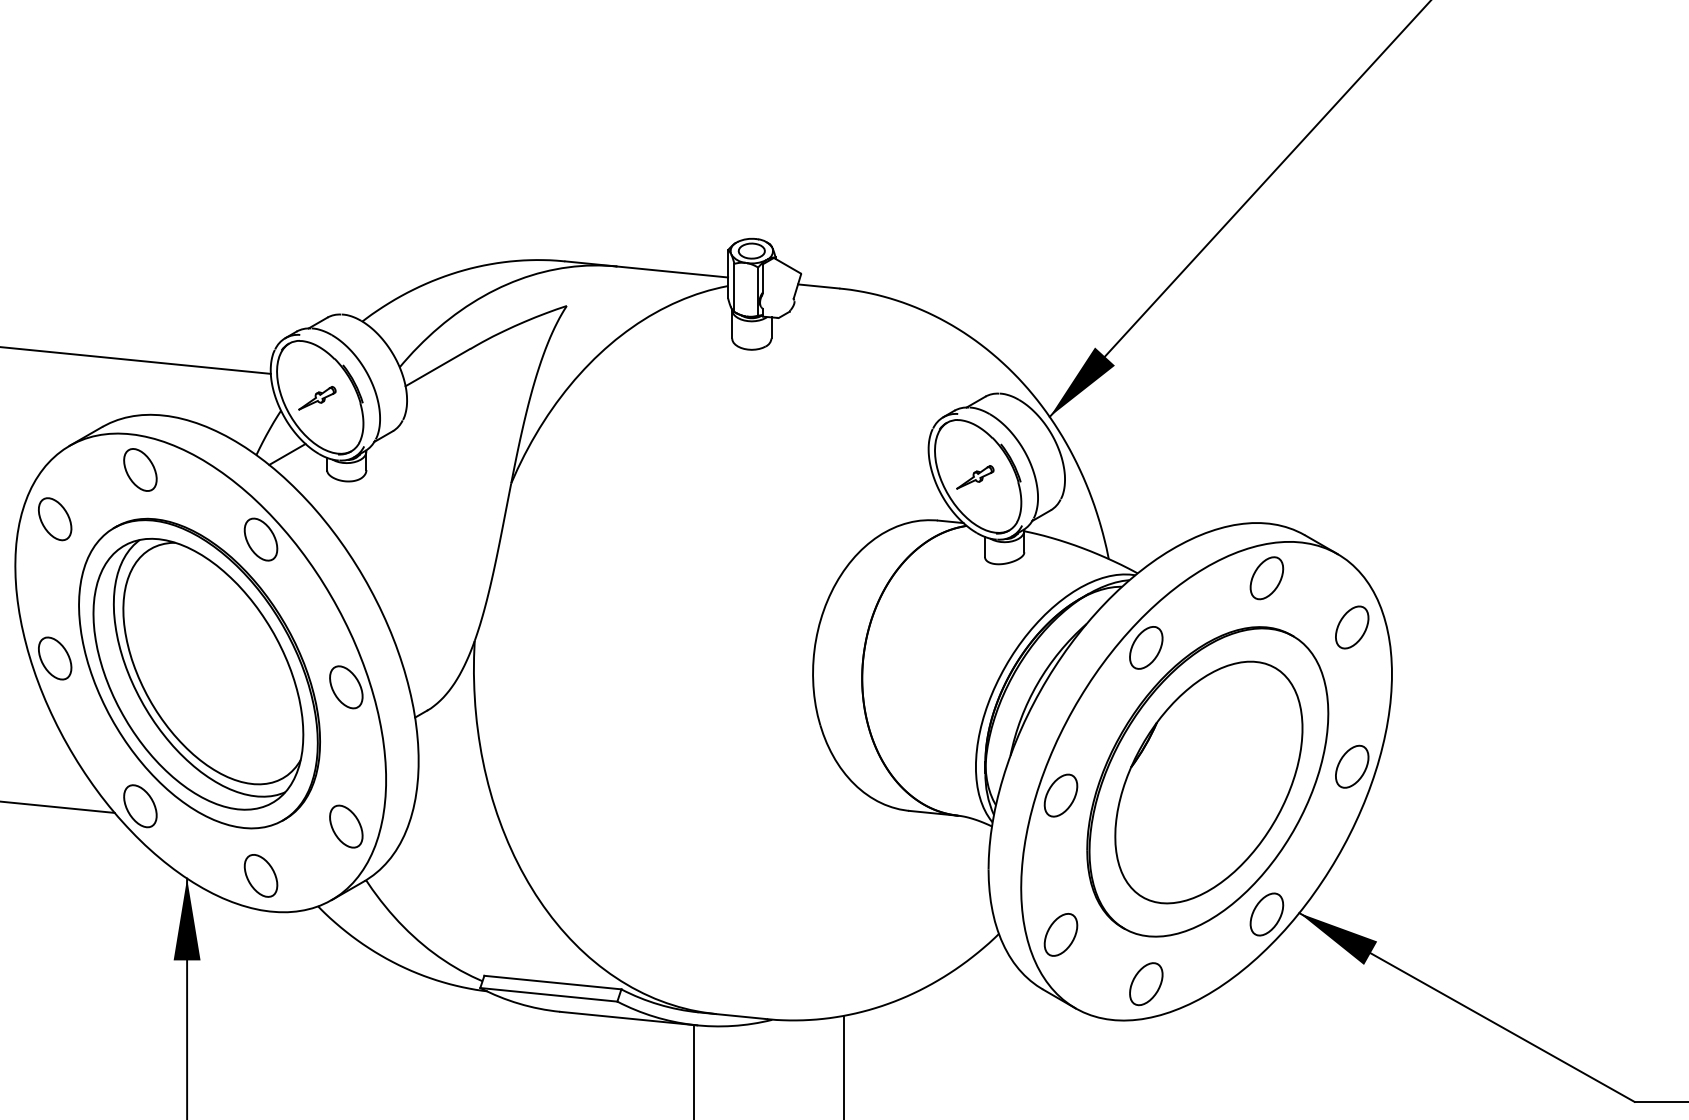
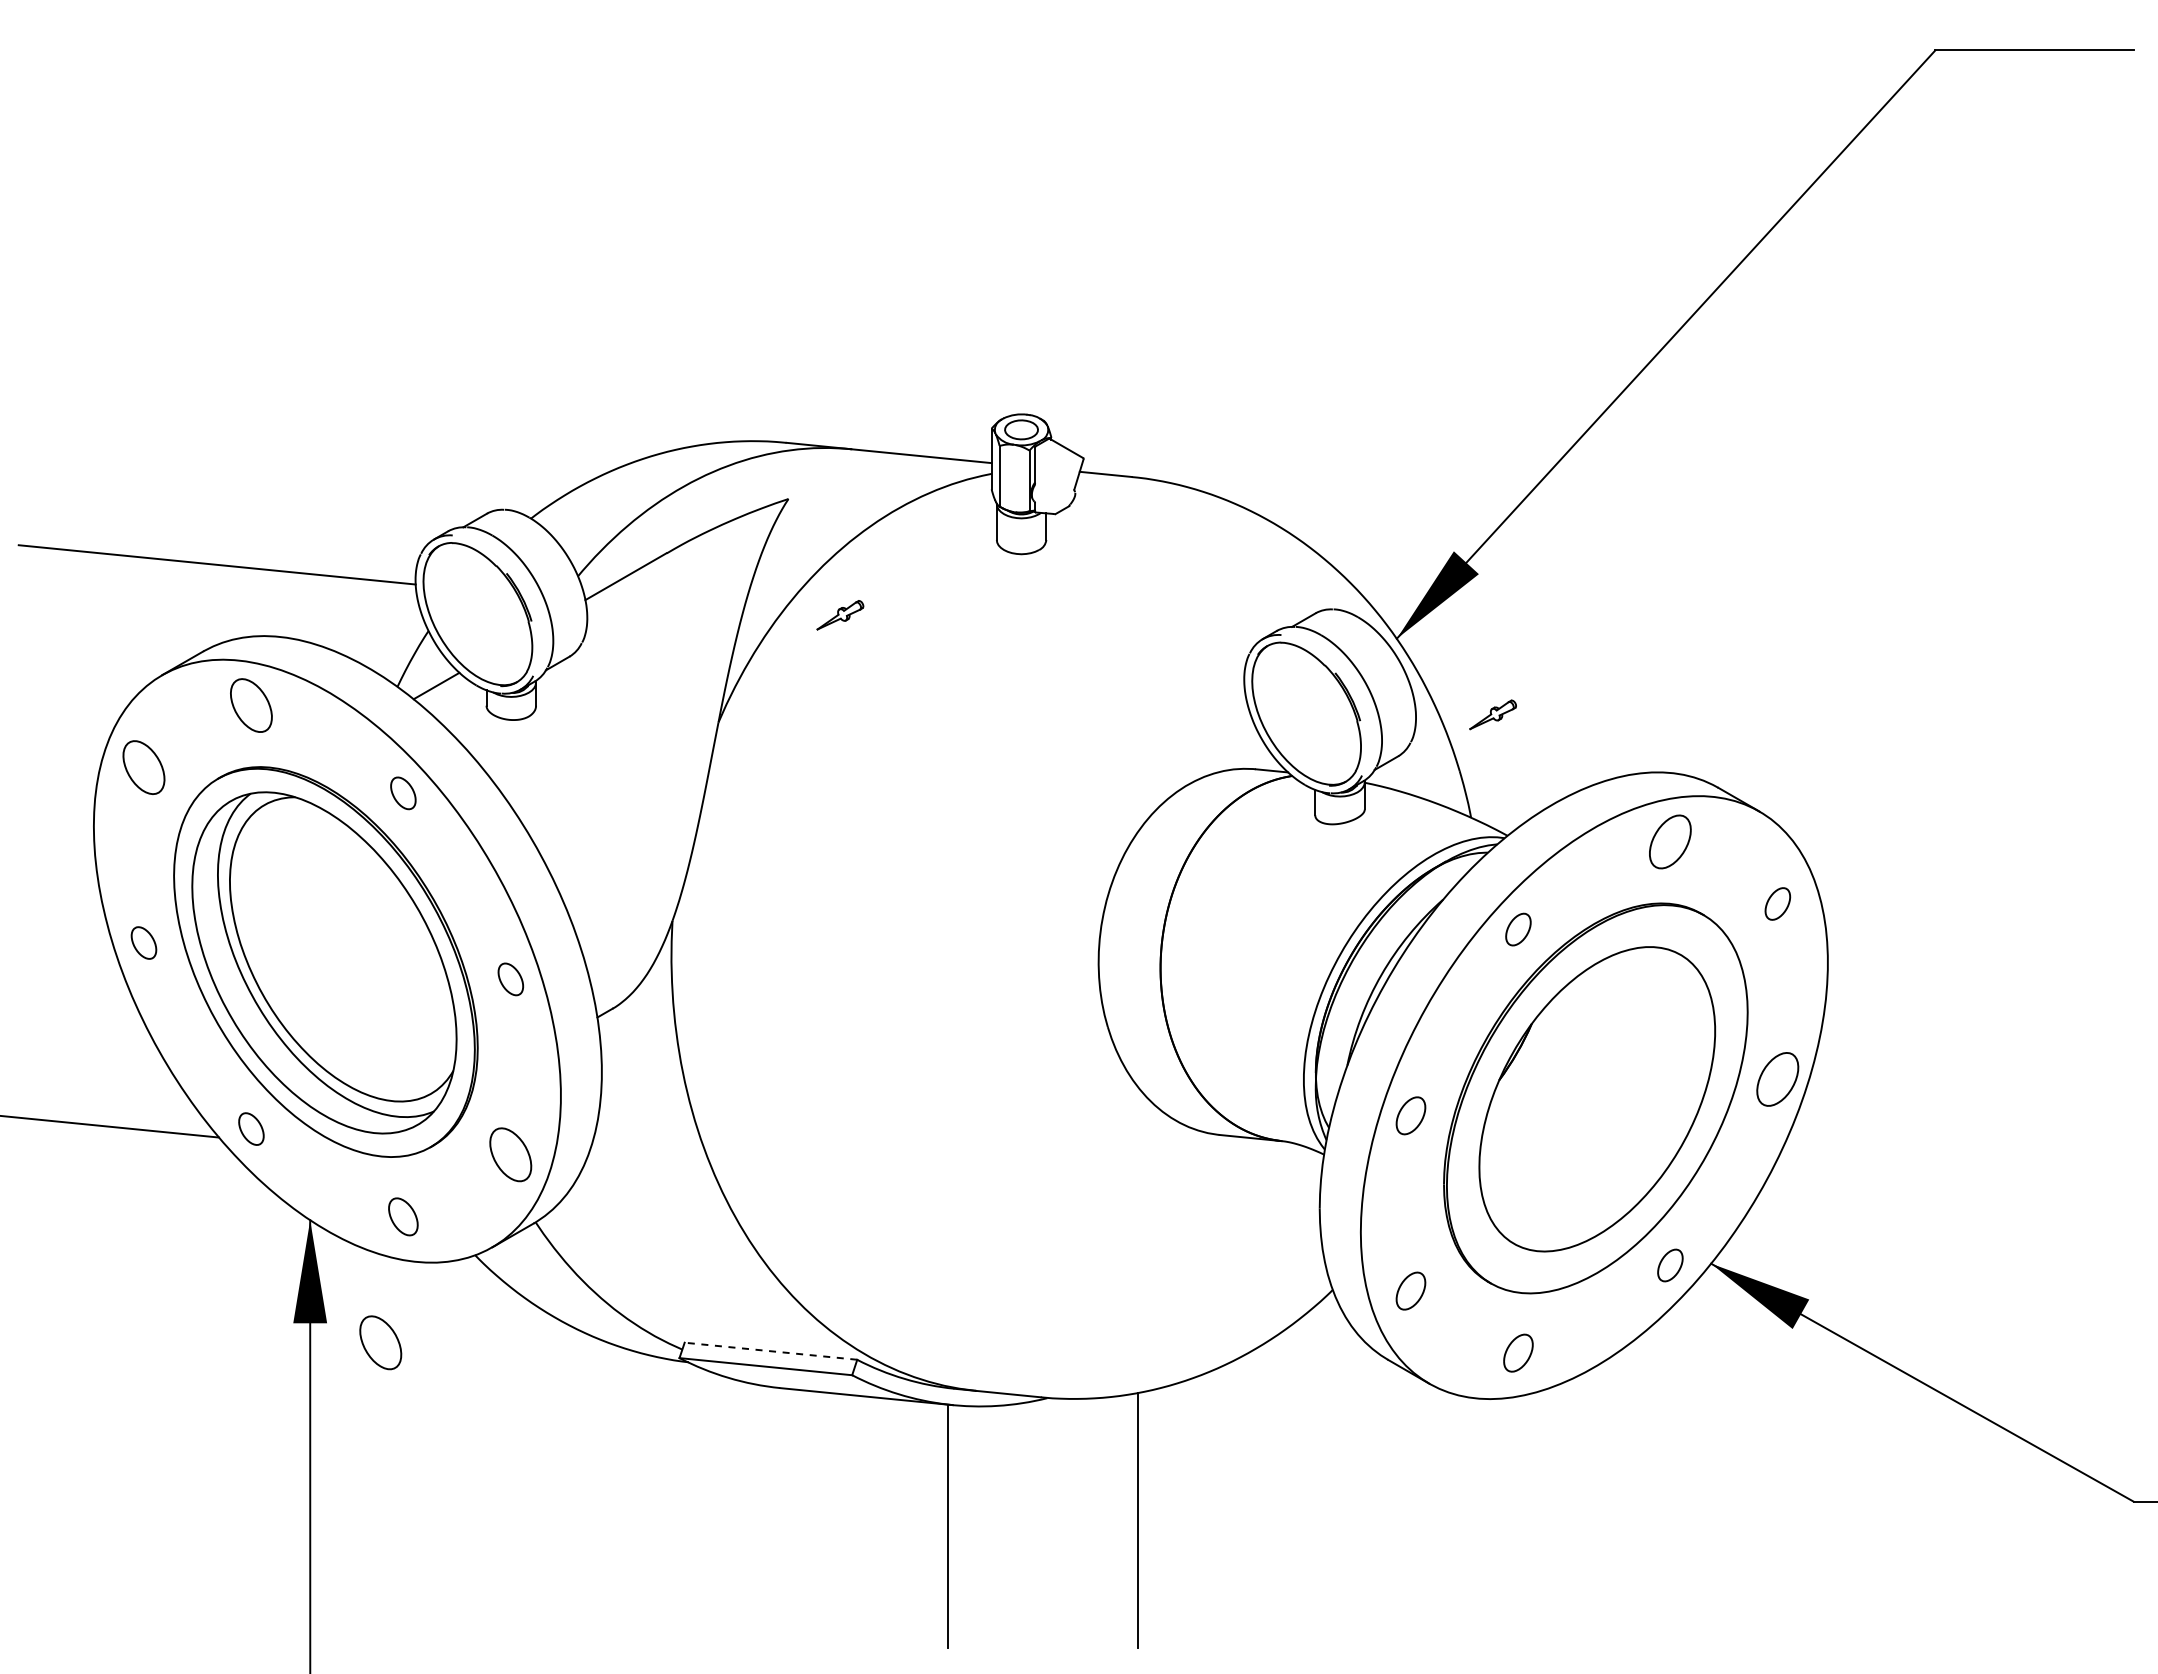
part: (317, 398) -> (840, 615), moved
part: (974, 477) -> (1492, 714), moved
part: (261, 539) -> (403, 793), size x0.6
part: (1351, 627) -> (1777, 903), size x0.6
part: (1146, 647) -> (1518, 929), size x0.6
part: (54, 658) -> (143, 942), size x0.6
part: (346, 687) -> (510, 979), size x0.6
part: (1060, 795) -> (1410, 1115), size x0.7
part: (140, 805) -> (251, 1128), size x0.6
part: (261, 875) -> (403, 1216), size x0.7
part: (1267, 914) -> (1670, 1265), size x0.6
part: (1060, 934) -> (1410, 1290), size x0.7
part: (242, 975) -> (380, 1342), added
line: (552, 982) -> (770, 1351), solid -> dashed
part: (1146, 983) -> (1518, 1352), size x0.7

